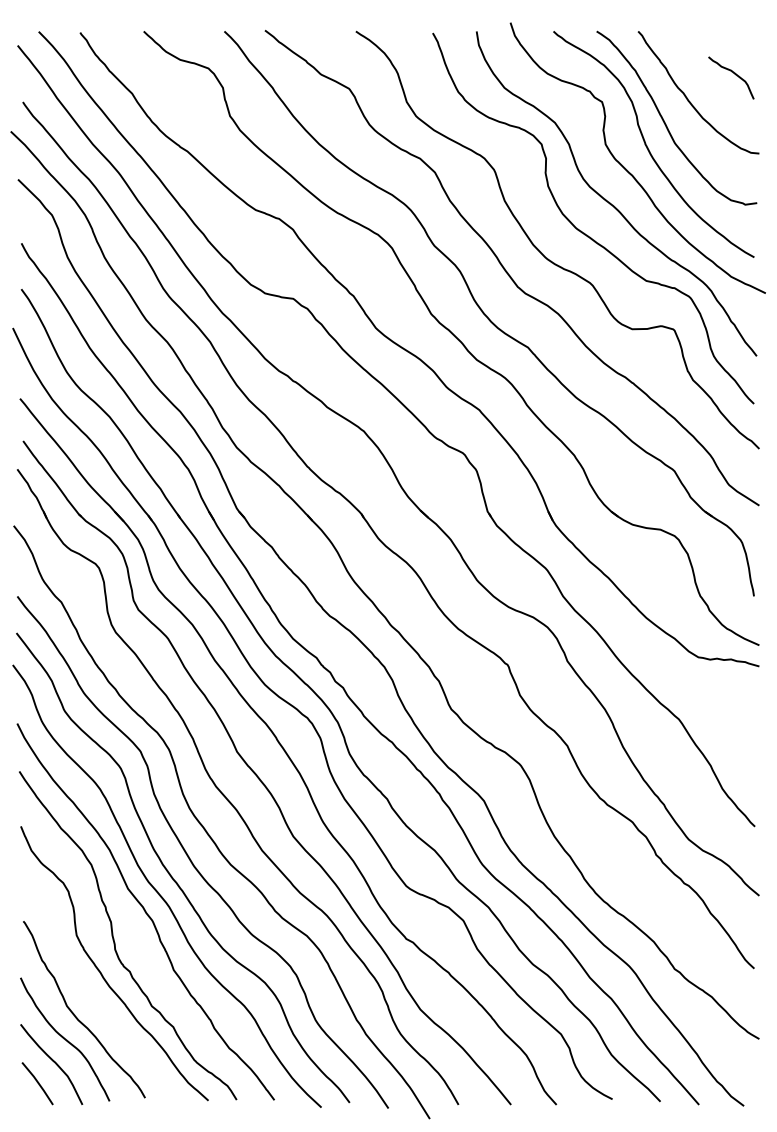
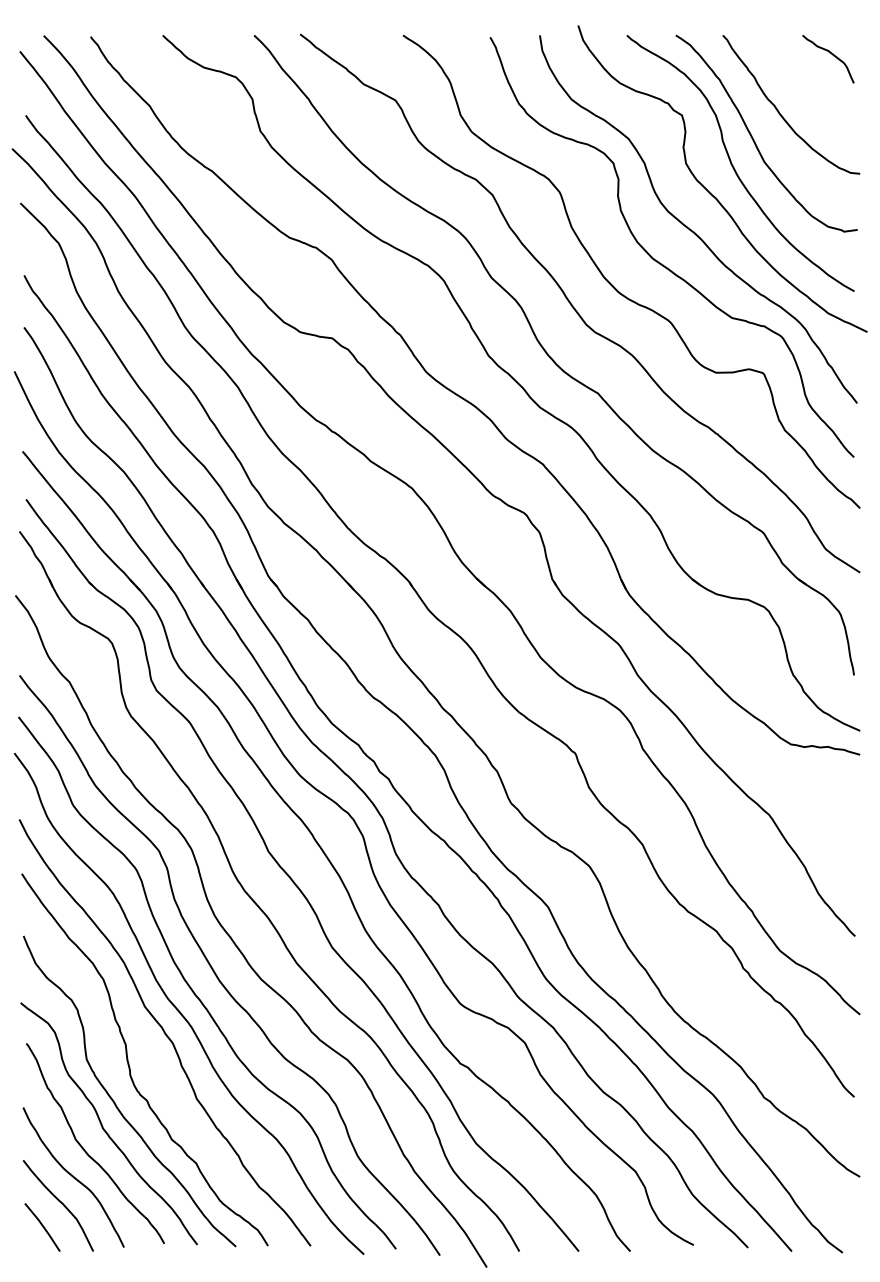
curve: (734, 74) -> (832, 55), moved
curve: (91, 994) -> (103, 1126), added

